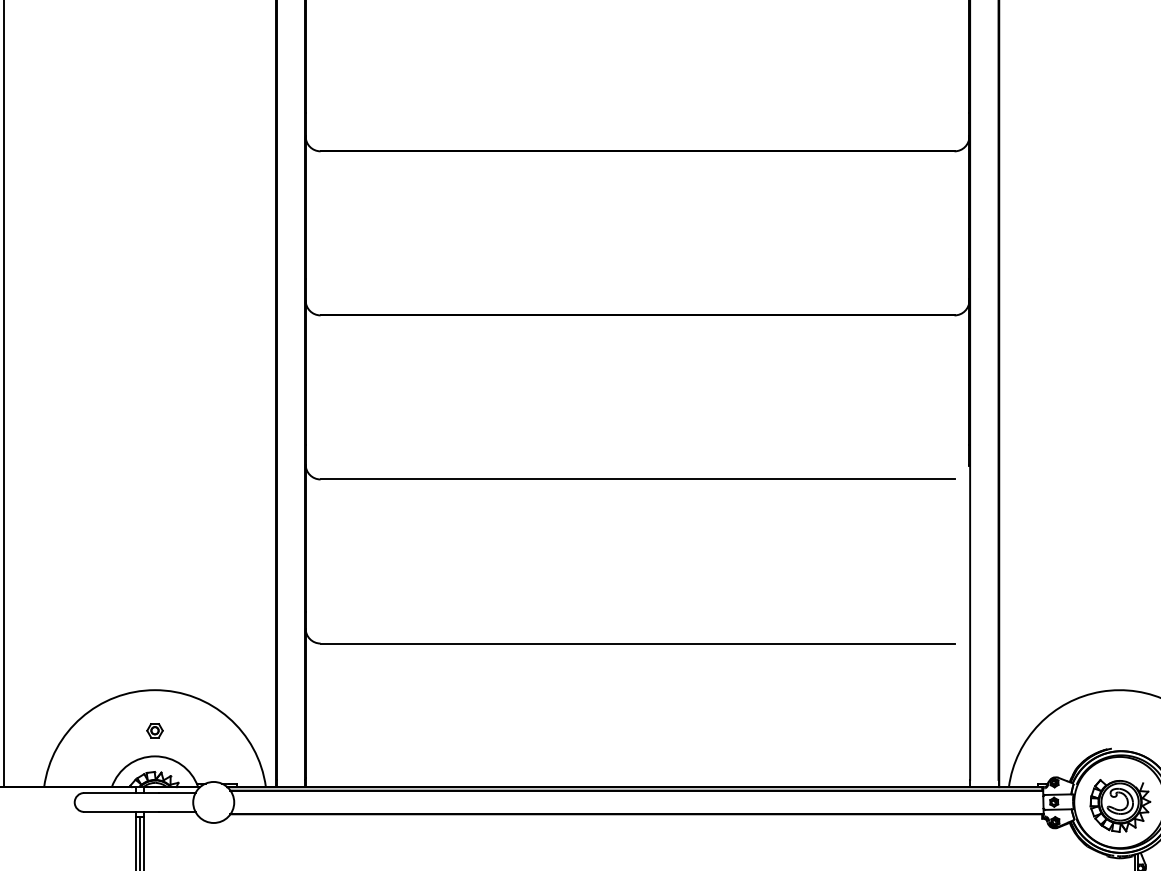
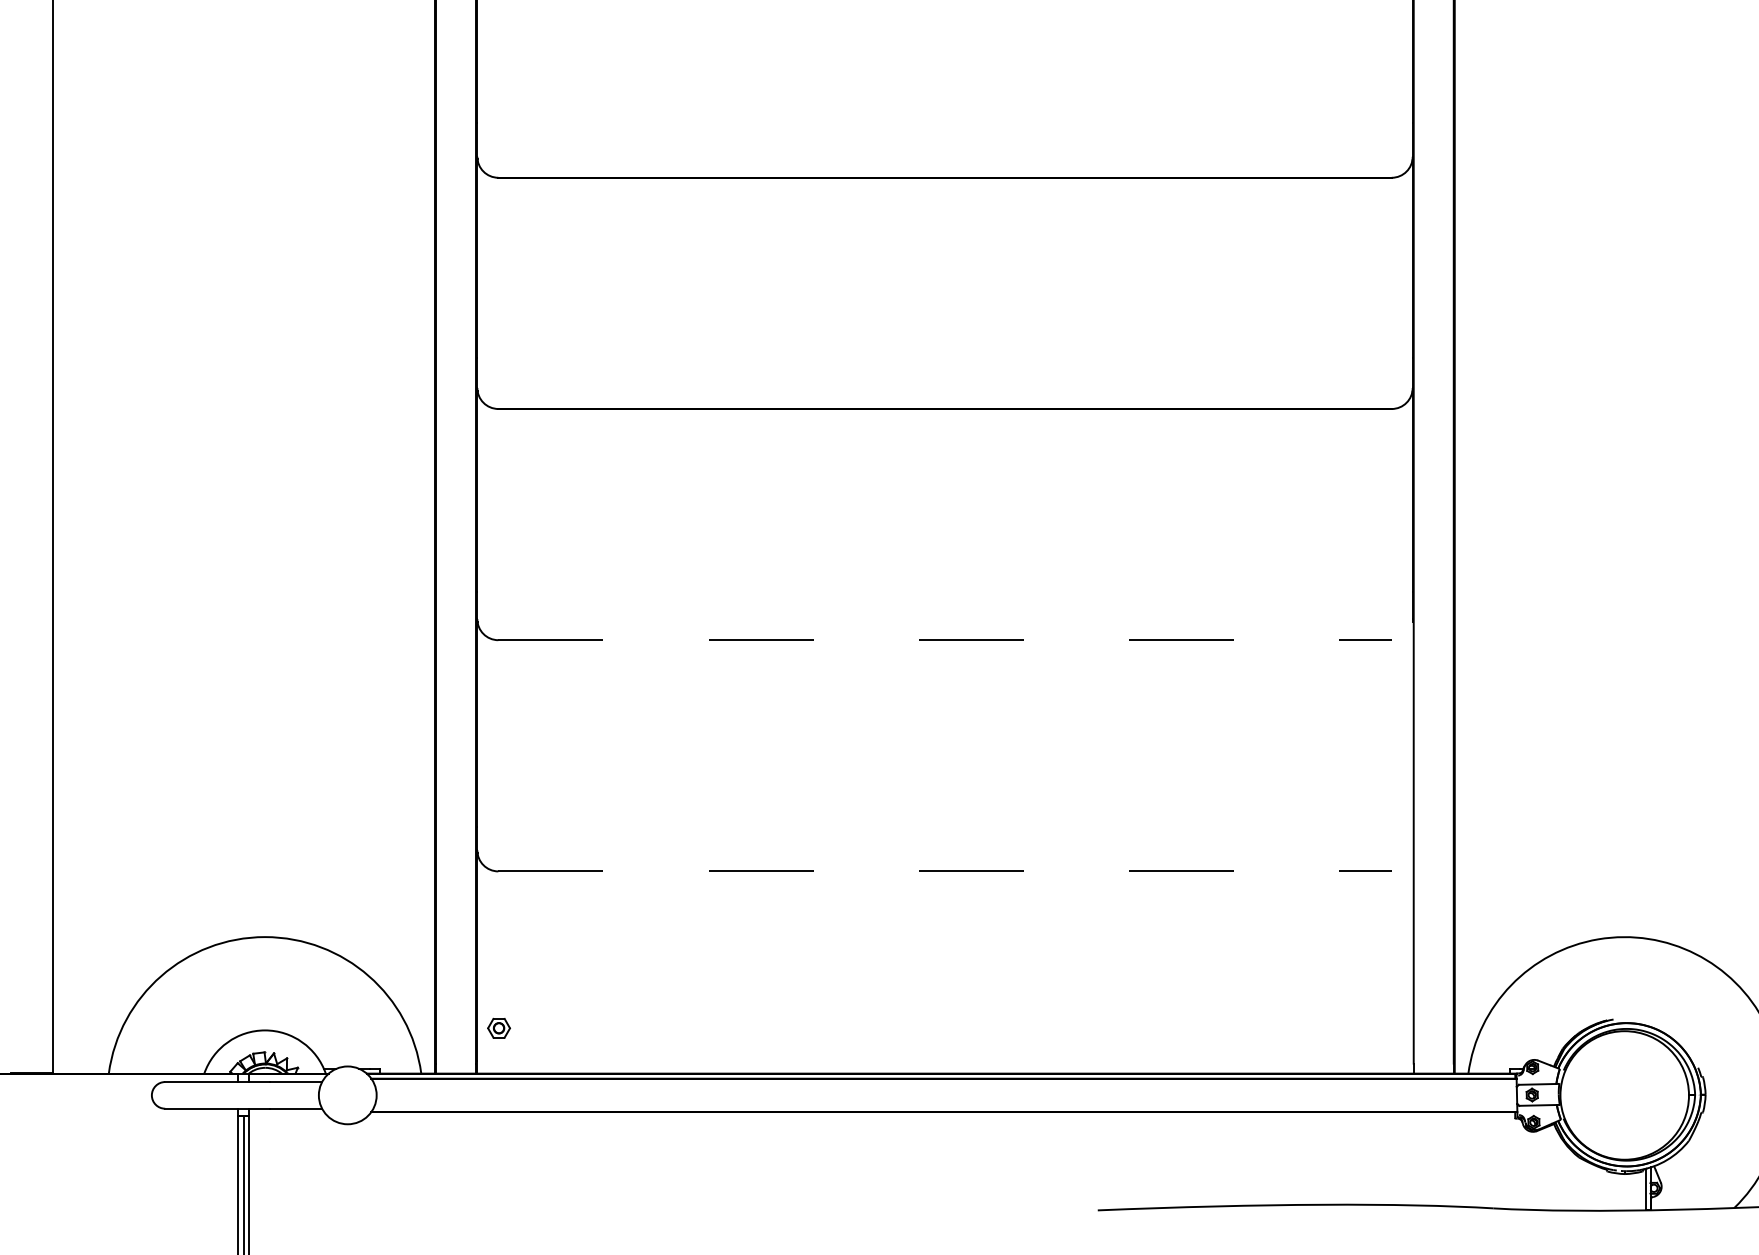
line: (637, 479) -> (945, 640), solid -> dashed
line: (637, 643) -> (945, 871), solid -> dashed
part: (154, 730) -> (498, 1027), moved
part: (1120, 805) -> (1625, 1099), removed

